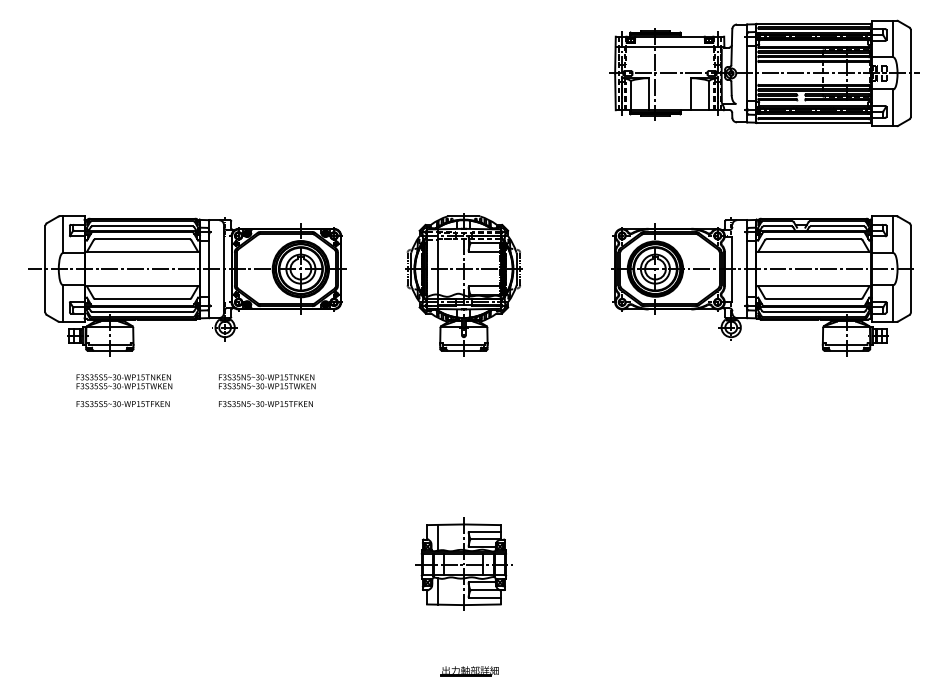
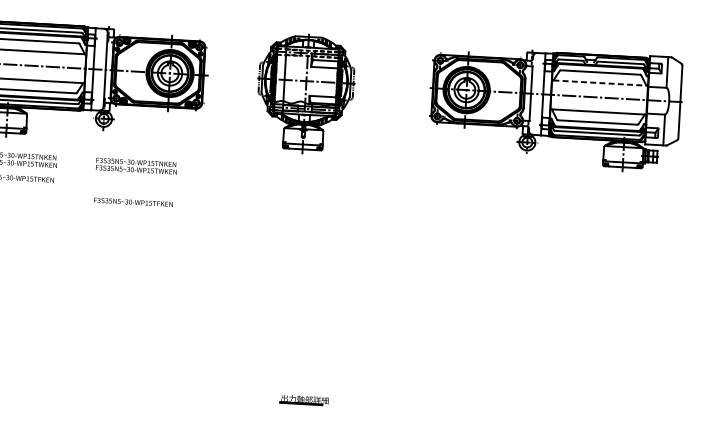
line: (813, 251) -> (599, 82), solid -> dashed
text: (265, 404) -> (133, 202), moved
part: (463, 563) -> (292, 327), removed
part: (469, 671) -> (304, 400), moved

